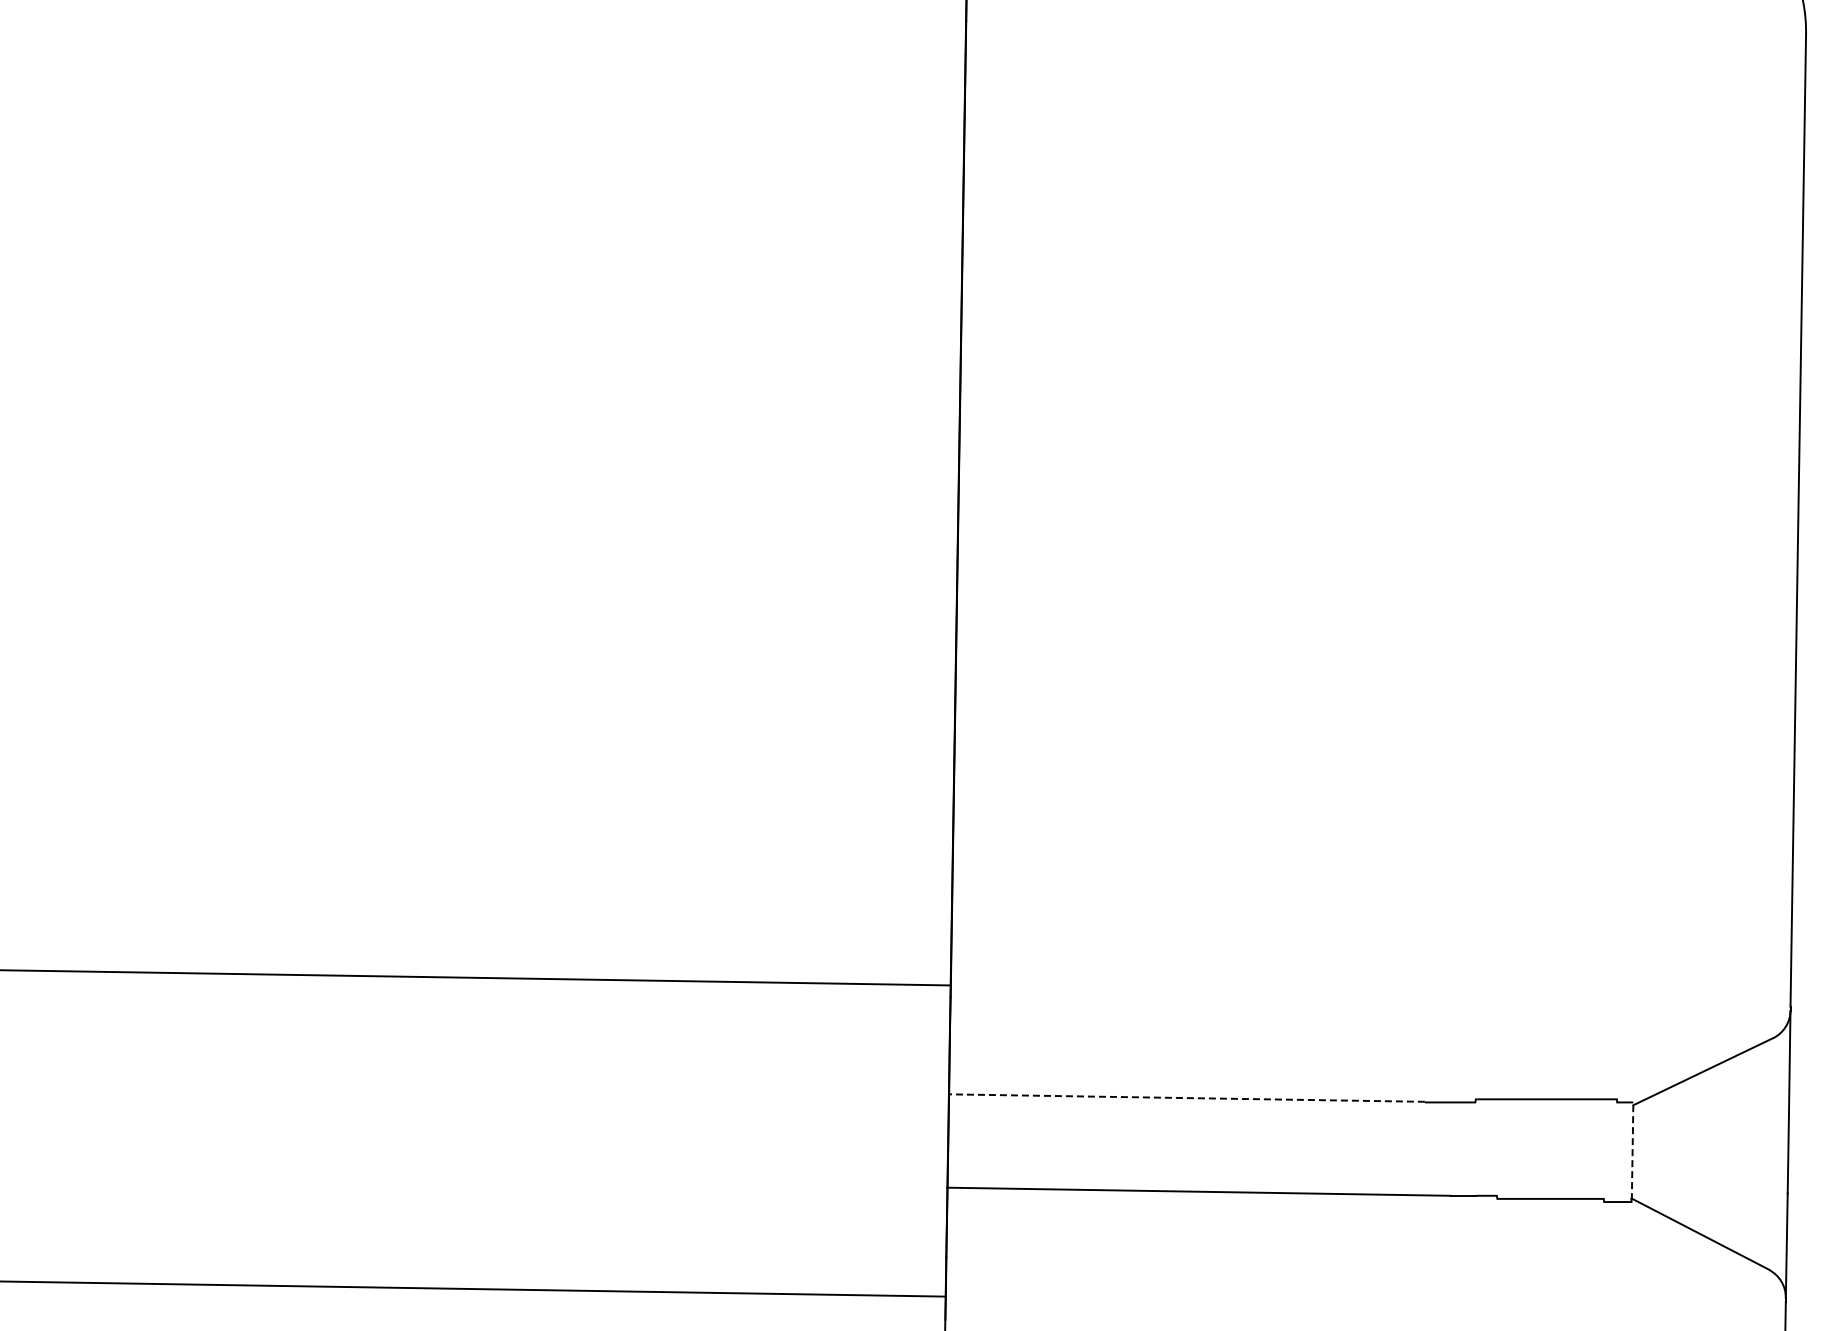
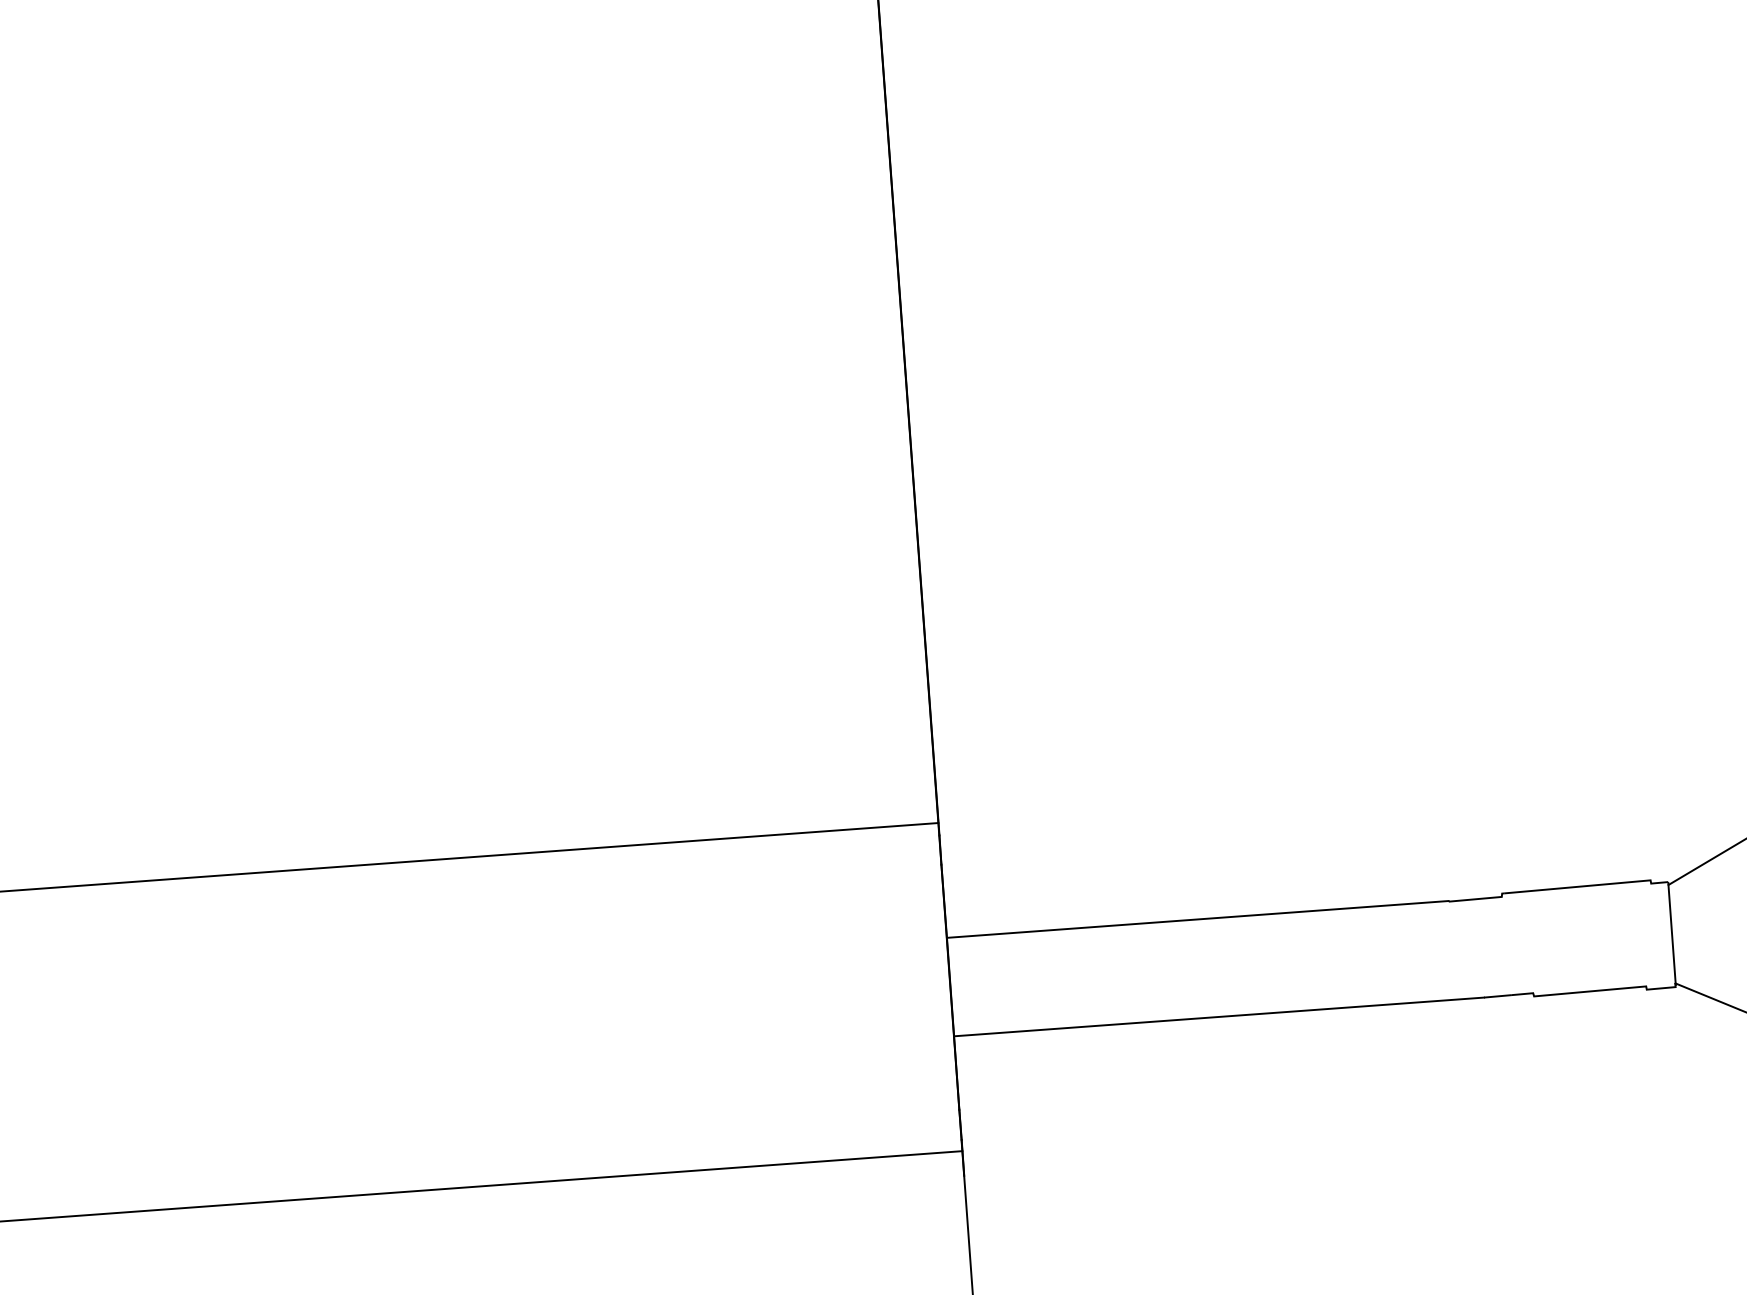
line: (1187, 1098) -> (1198, 919), dashed -> solid
line: (1632, 1151) -> (1671, 933), dashed -> solid

